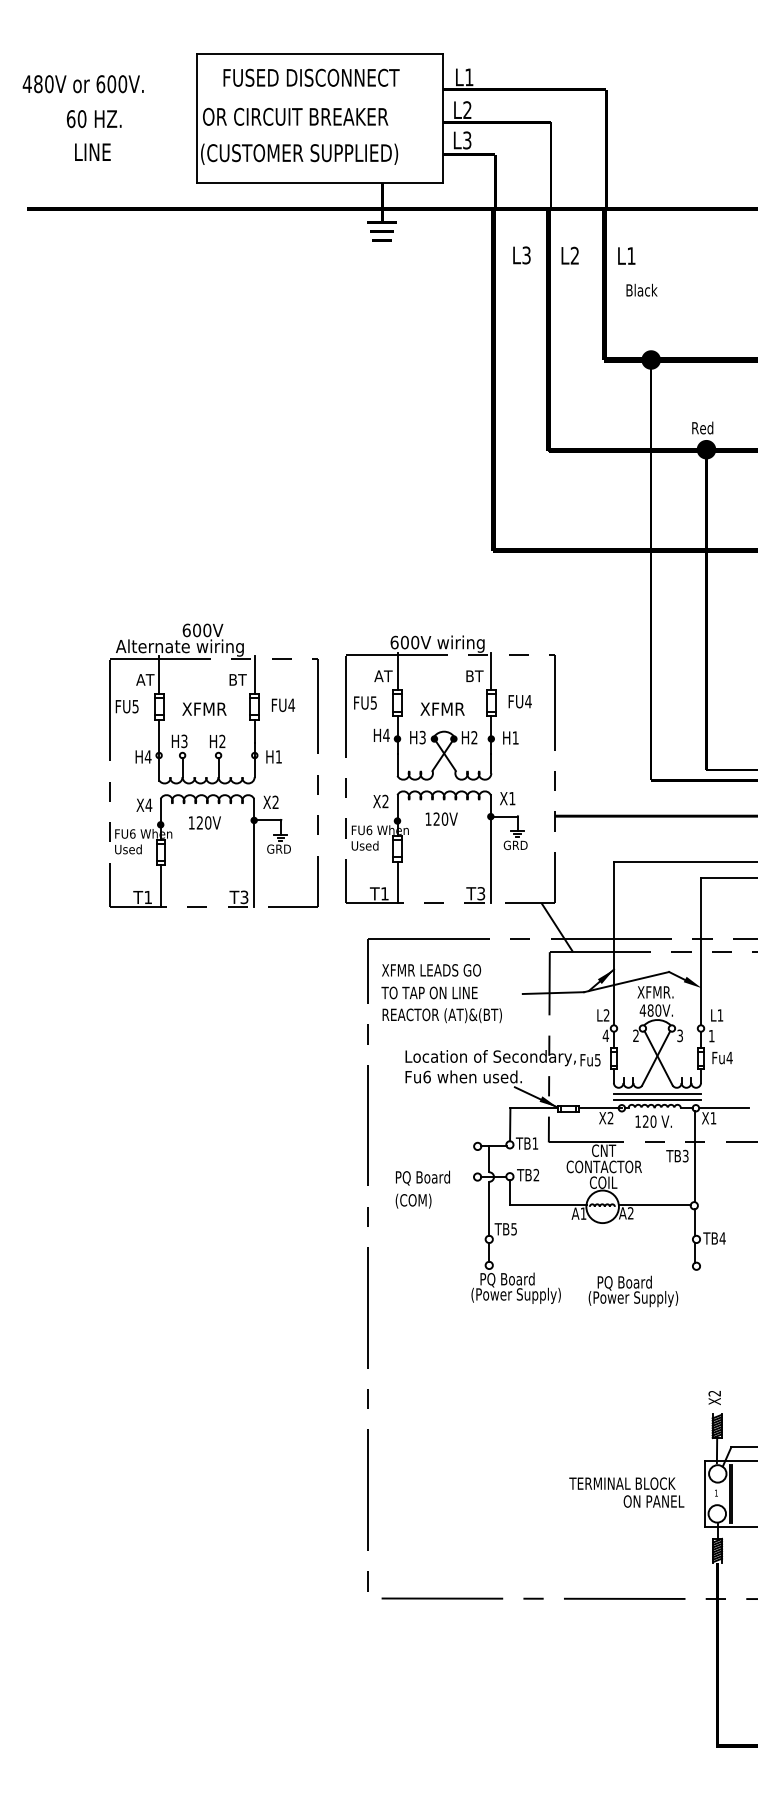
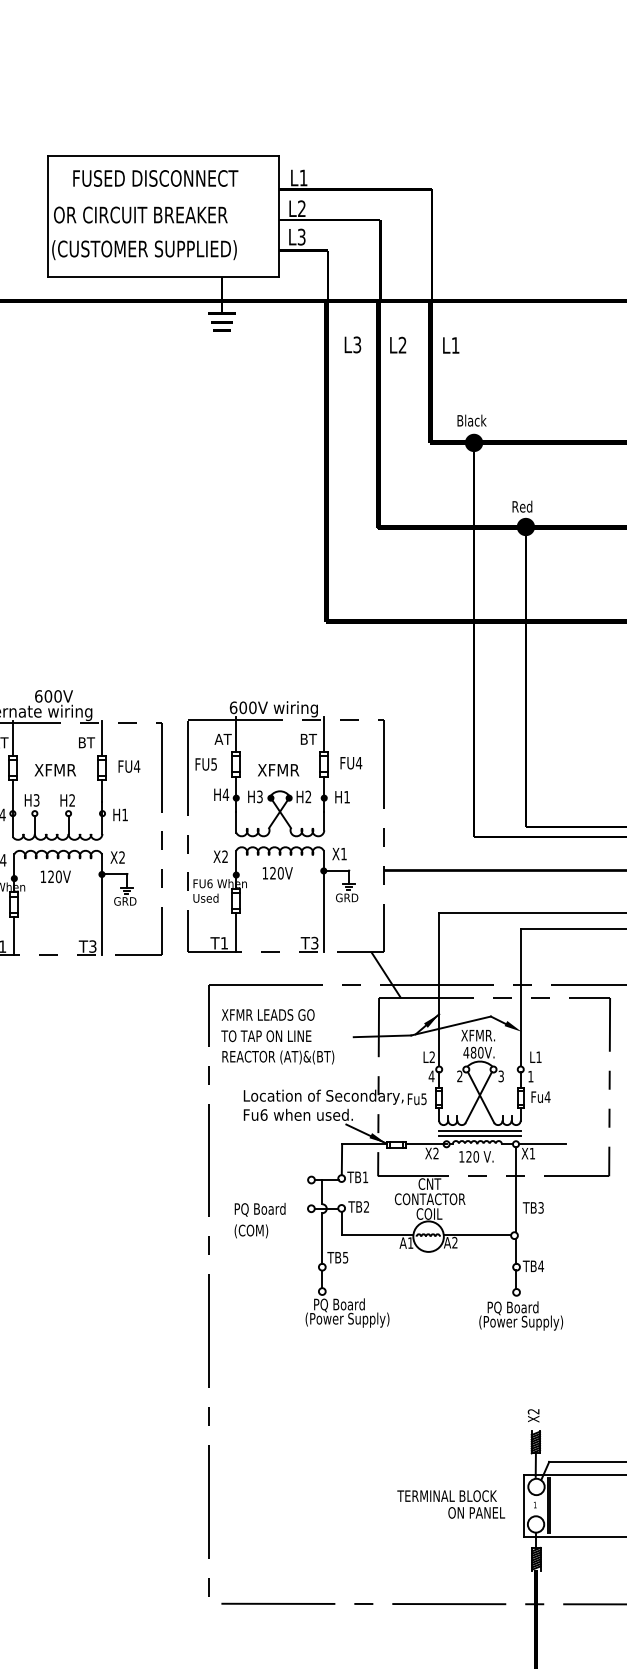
text: (641, 289) -> (471, 419), moved
text: (677, 1155) -> (533, 1207), moved
text: (633, 1291) -> (521, 1316), moved

